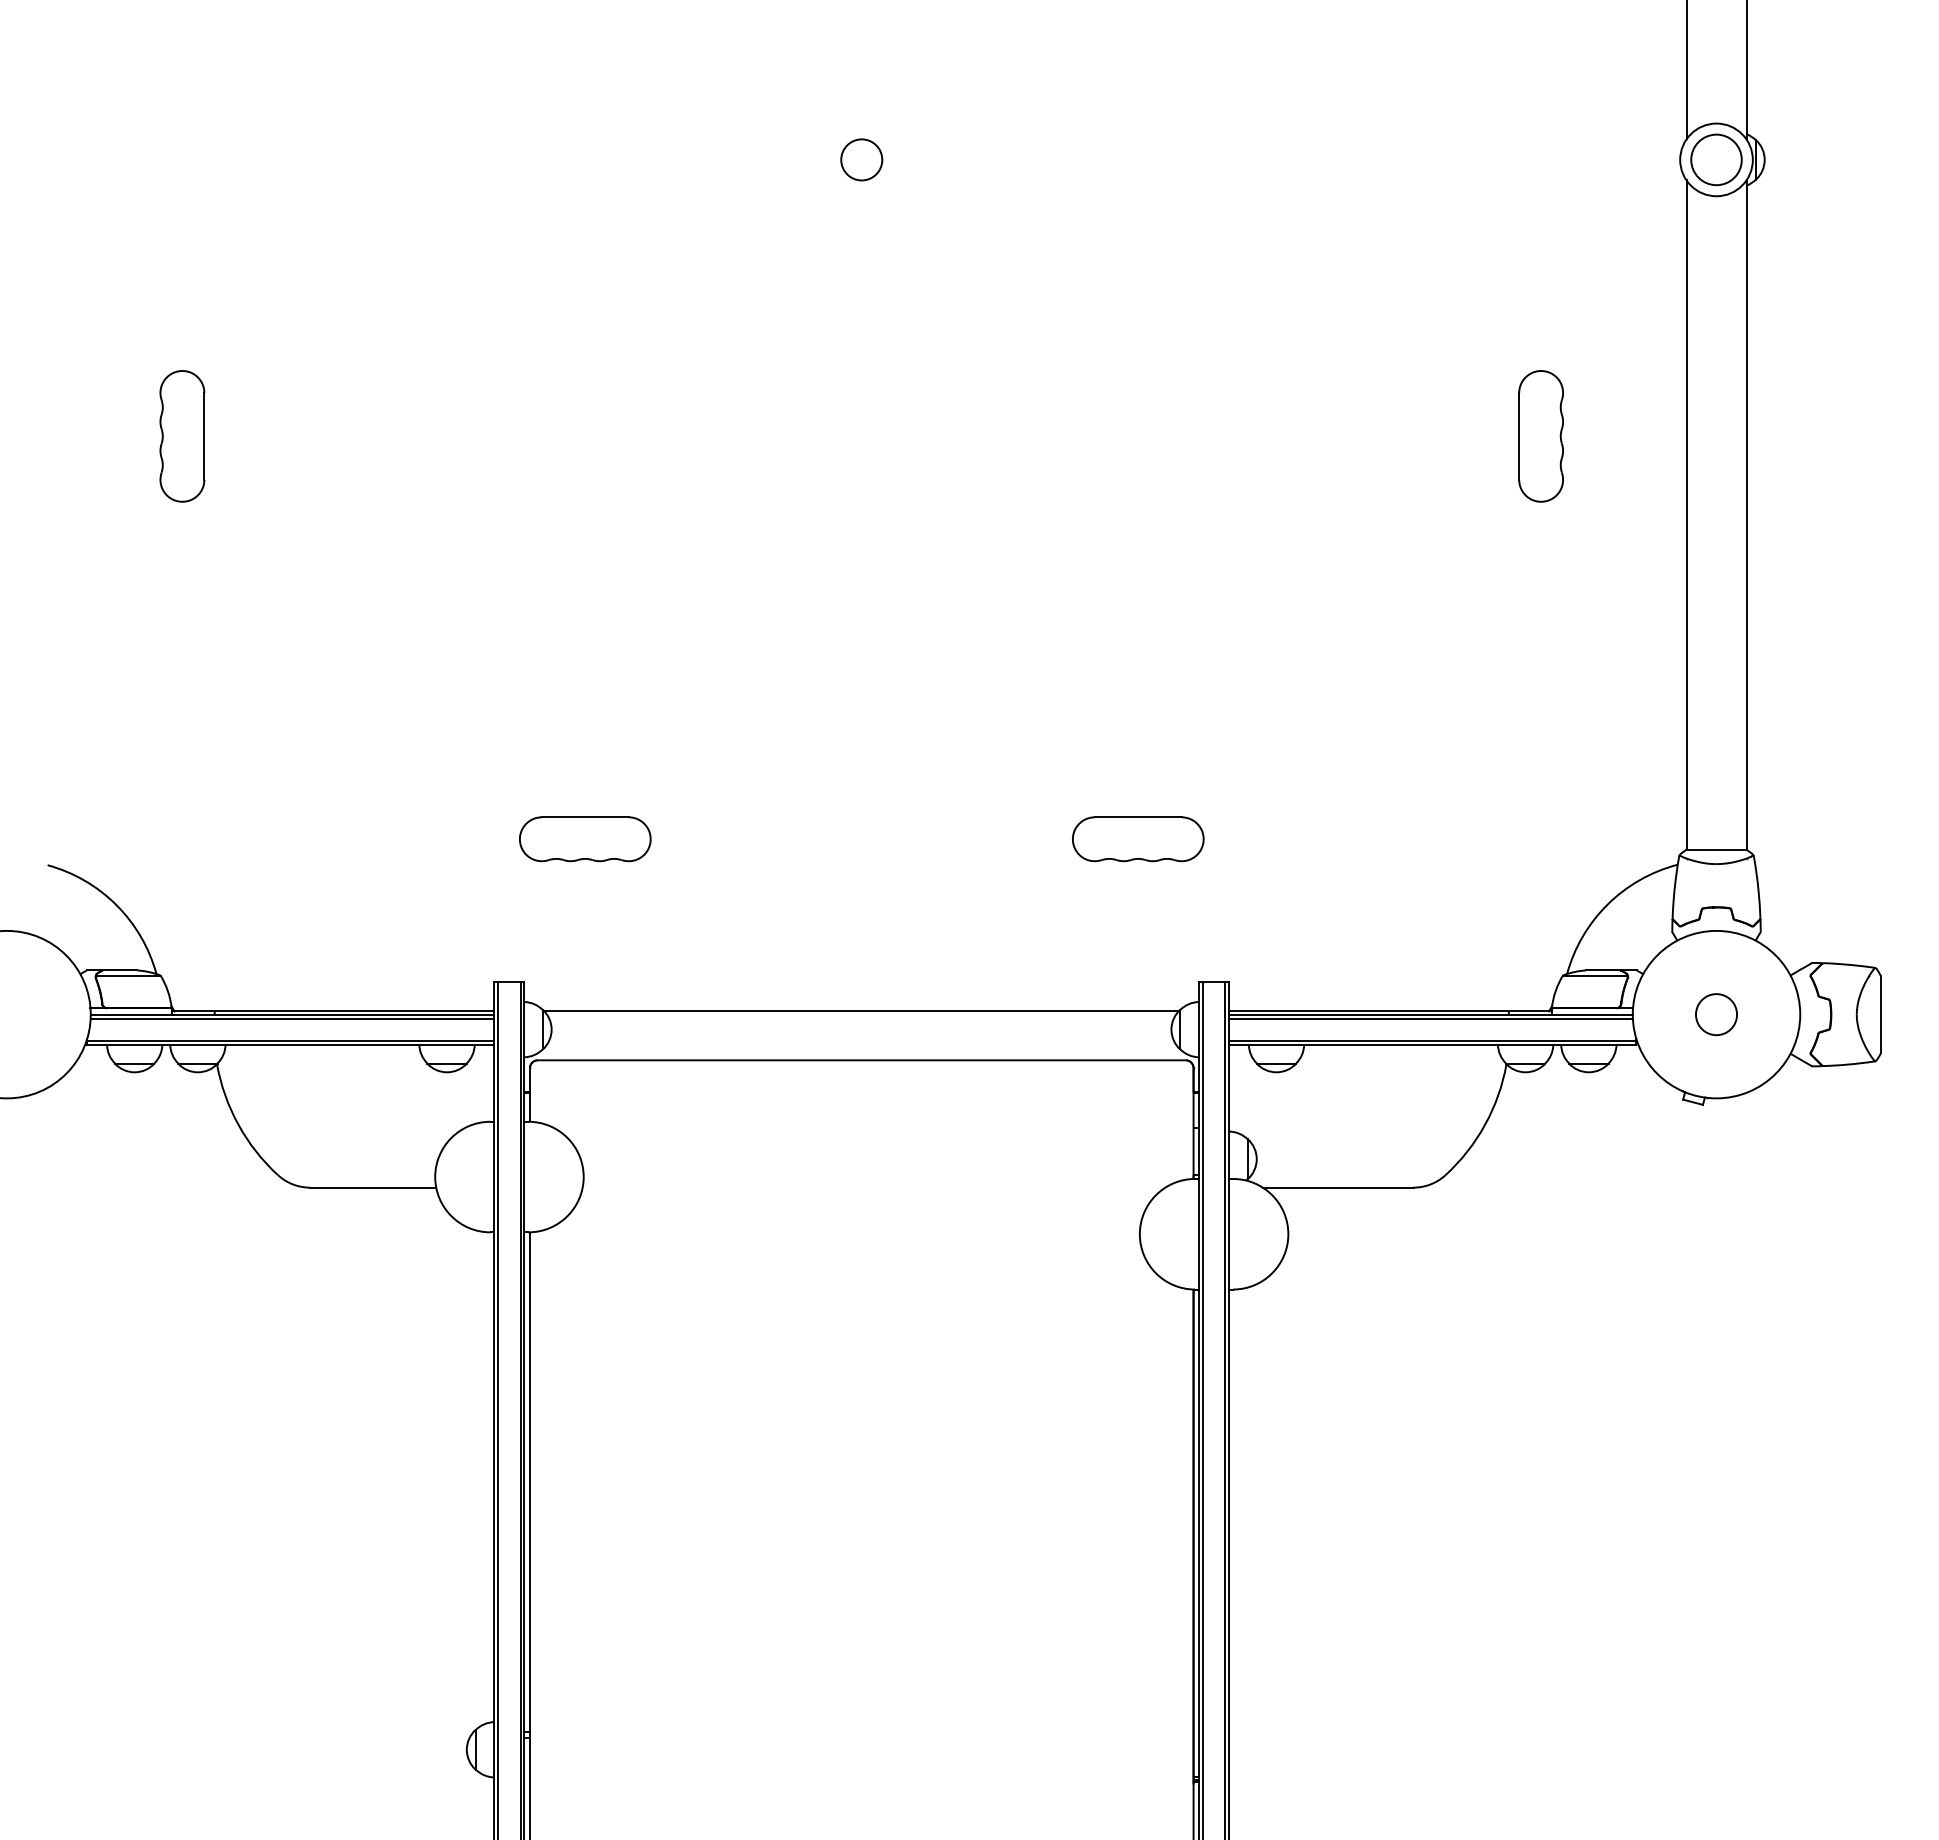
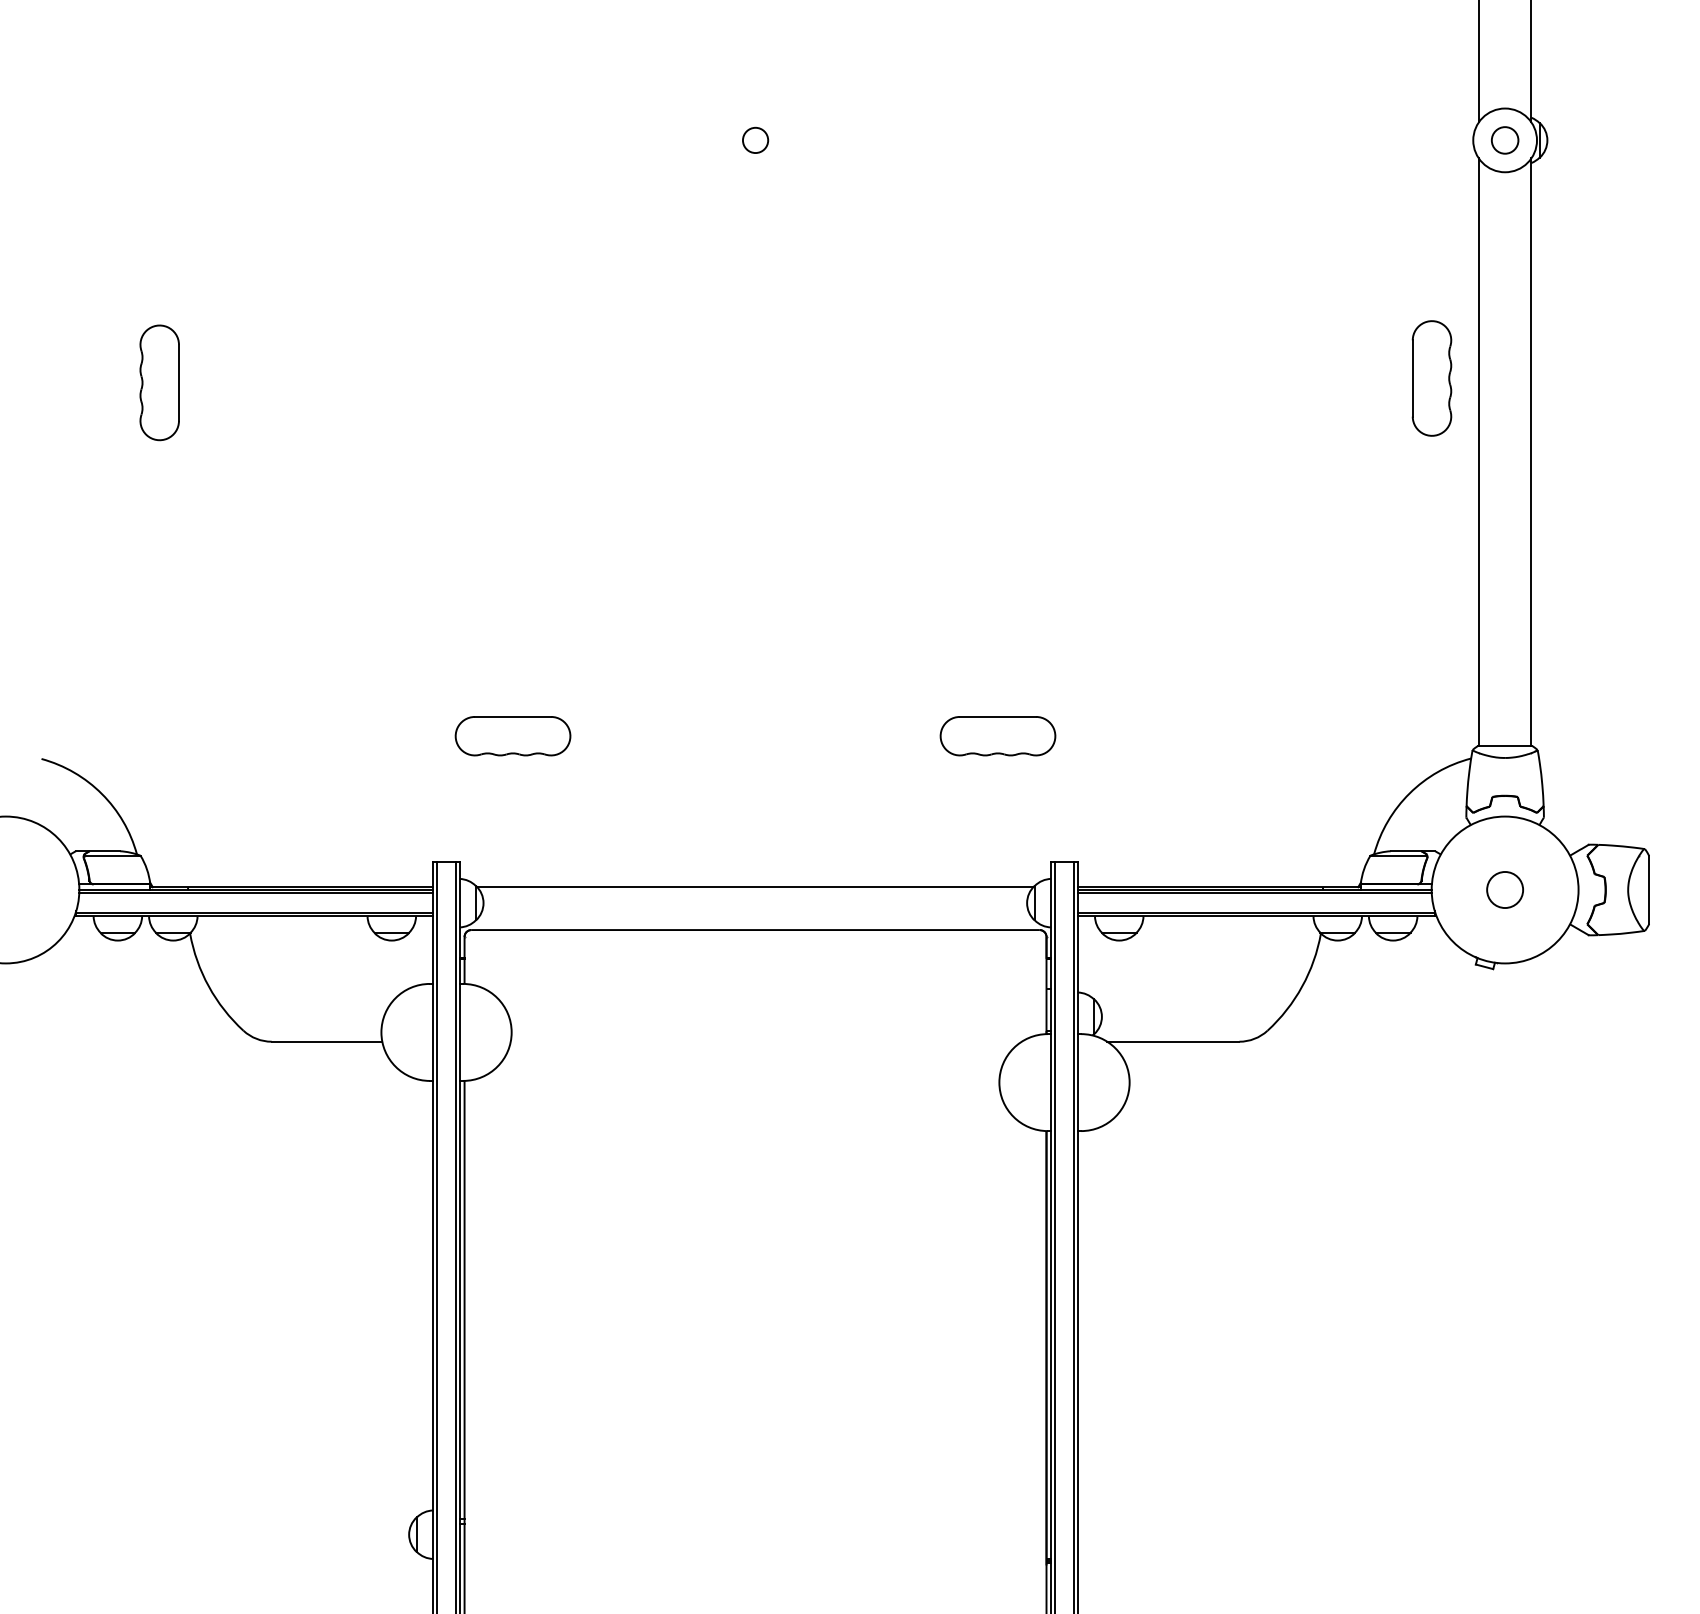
circle: (861, 159) -> (755, 140), size x0.7
circle: (1716, 159) -> (1505, 140), size x0.6
part: (1540, 436) -> (1431, 378), moved

